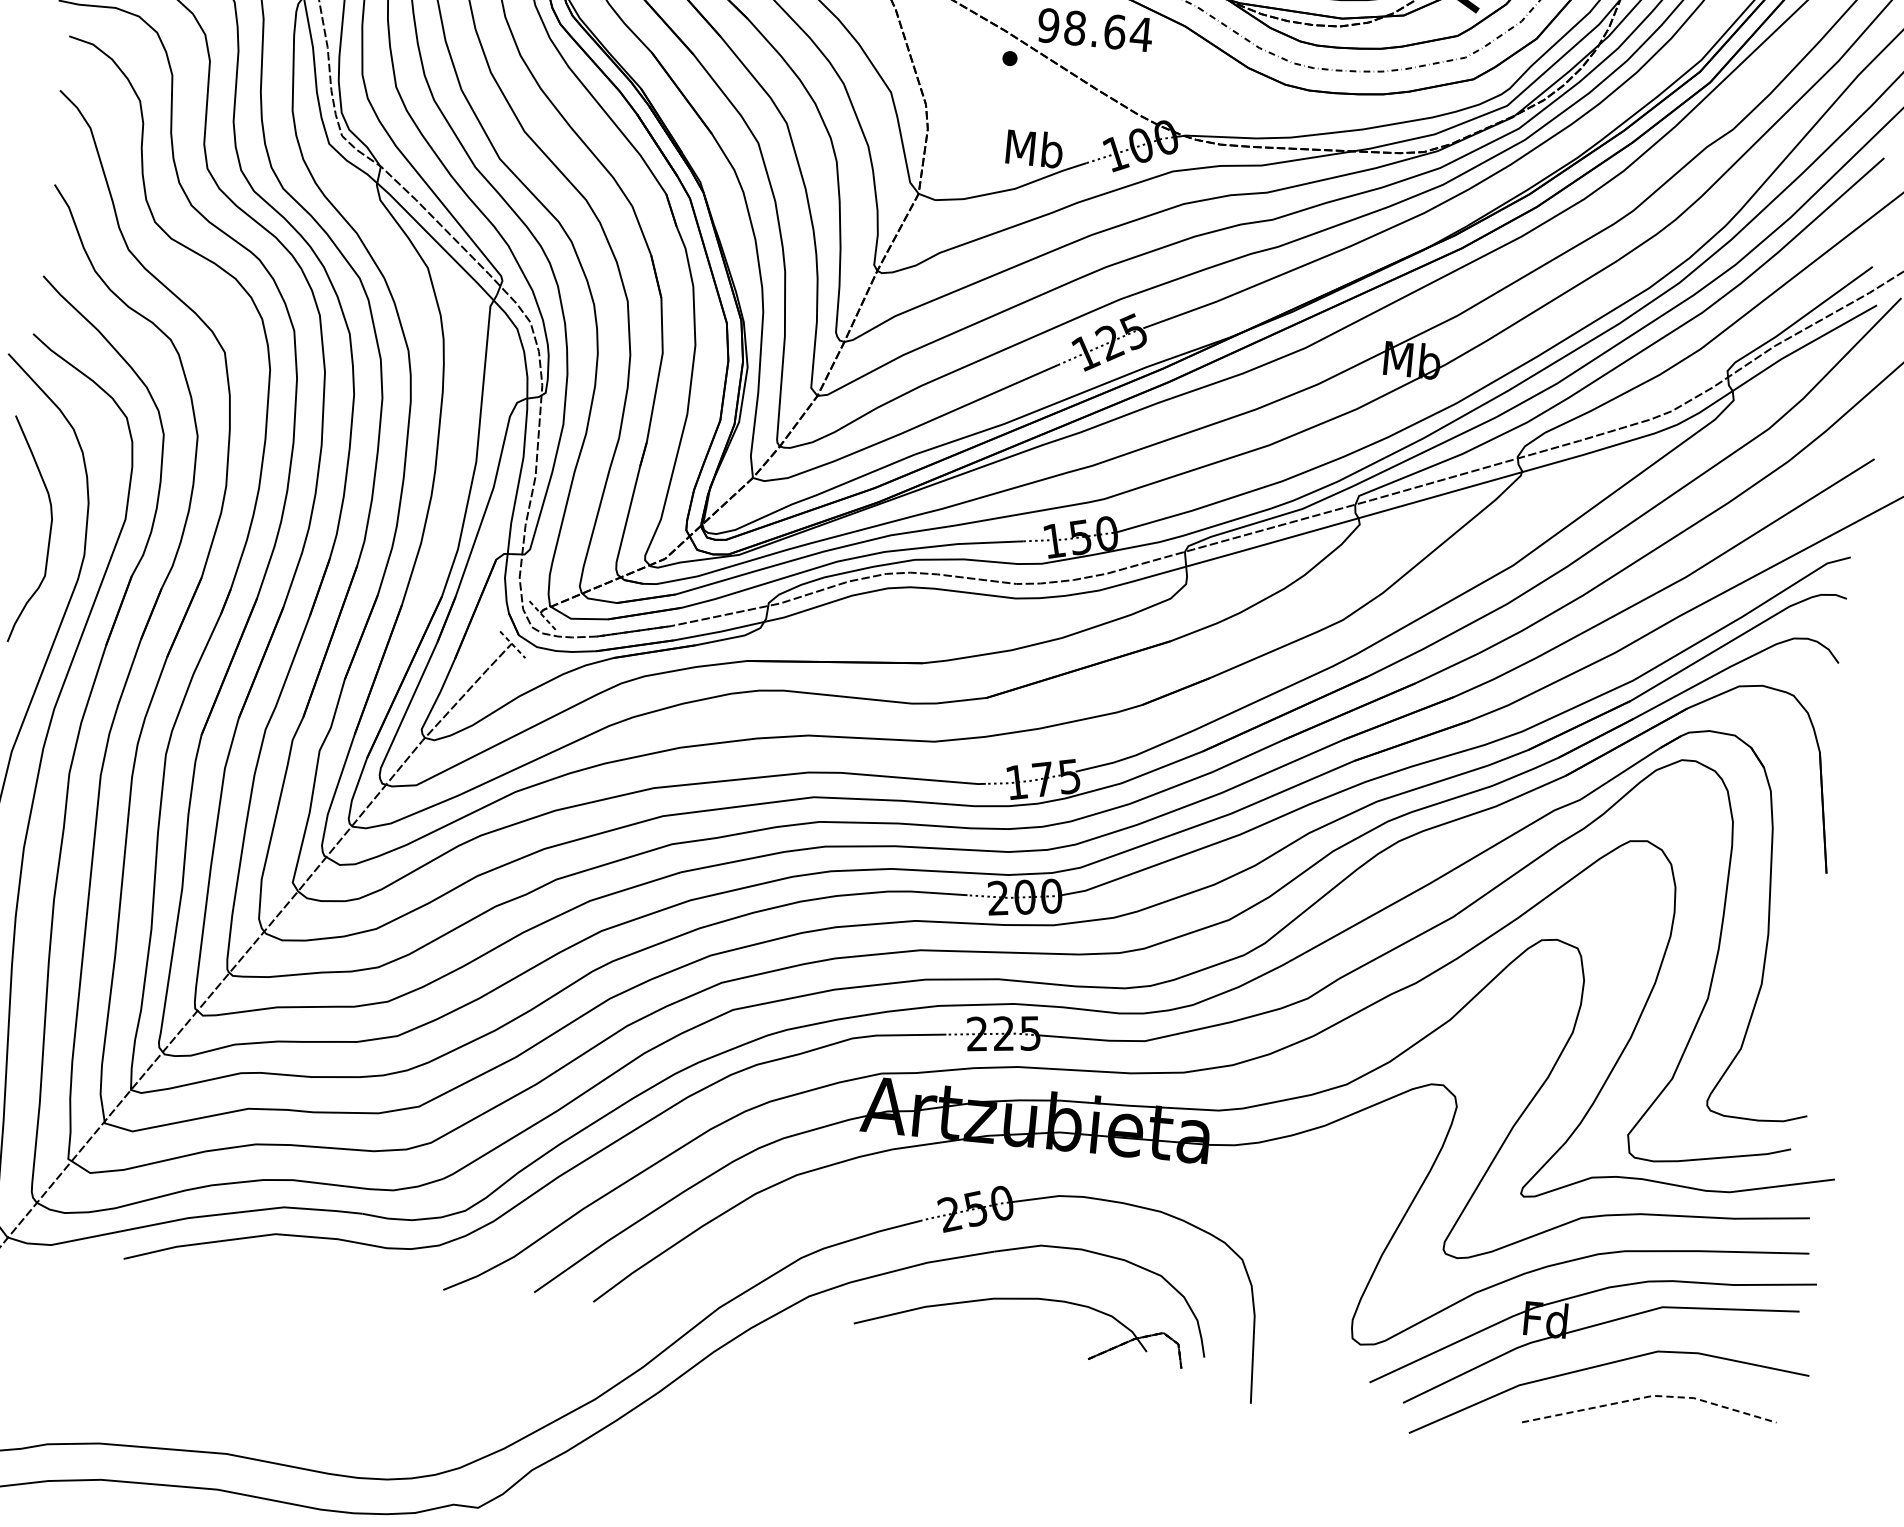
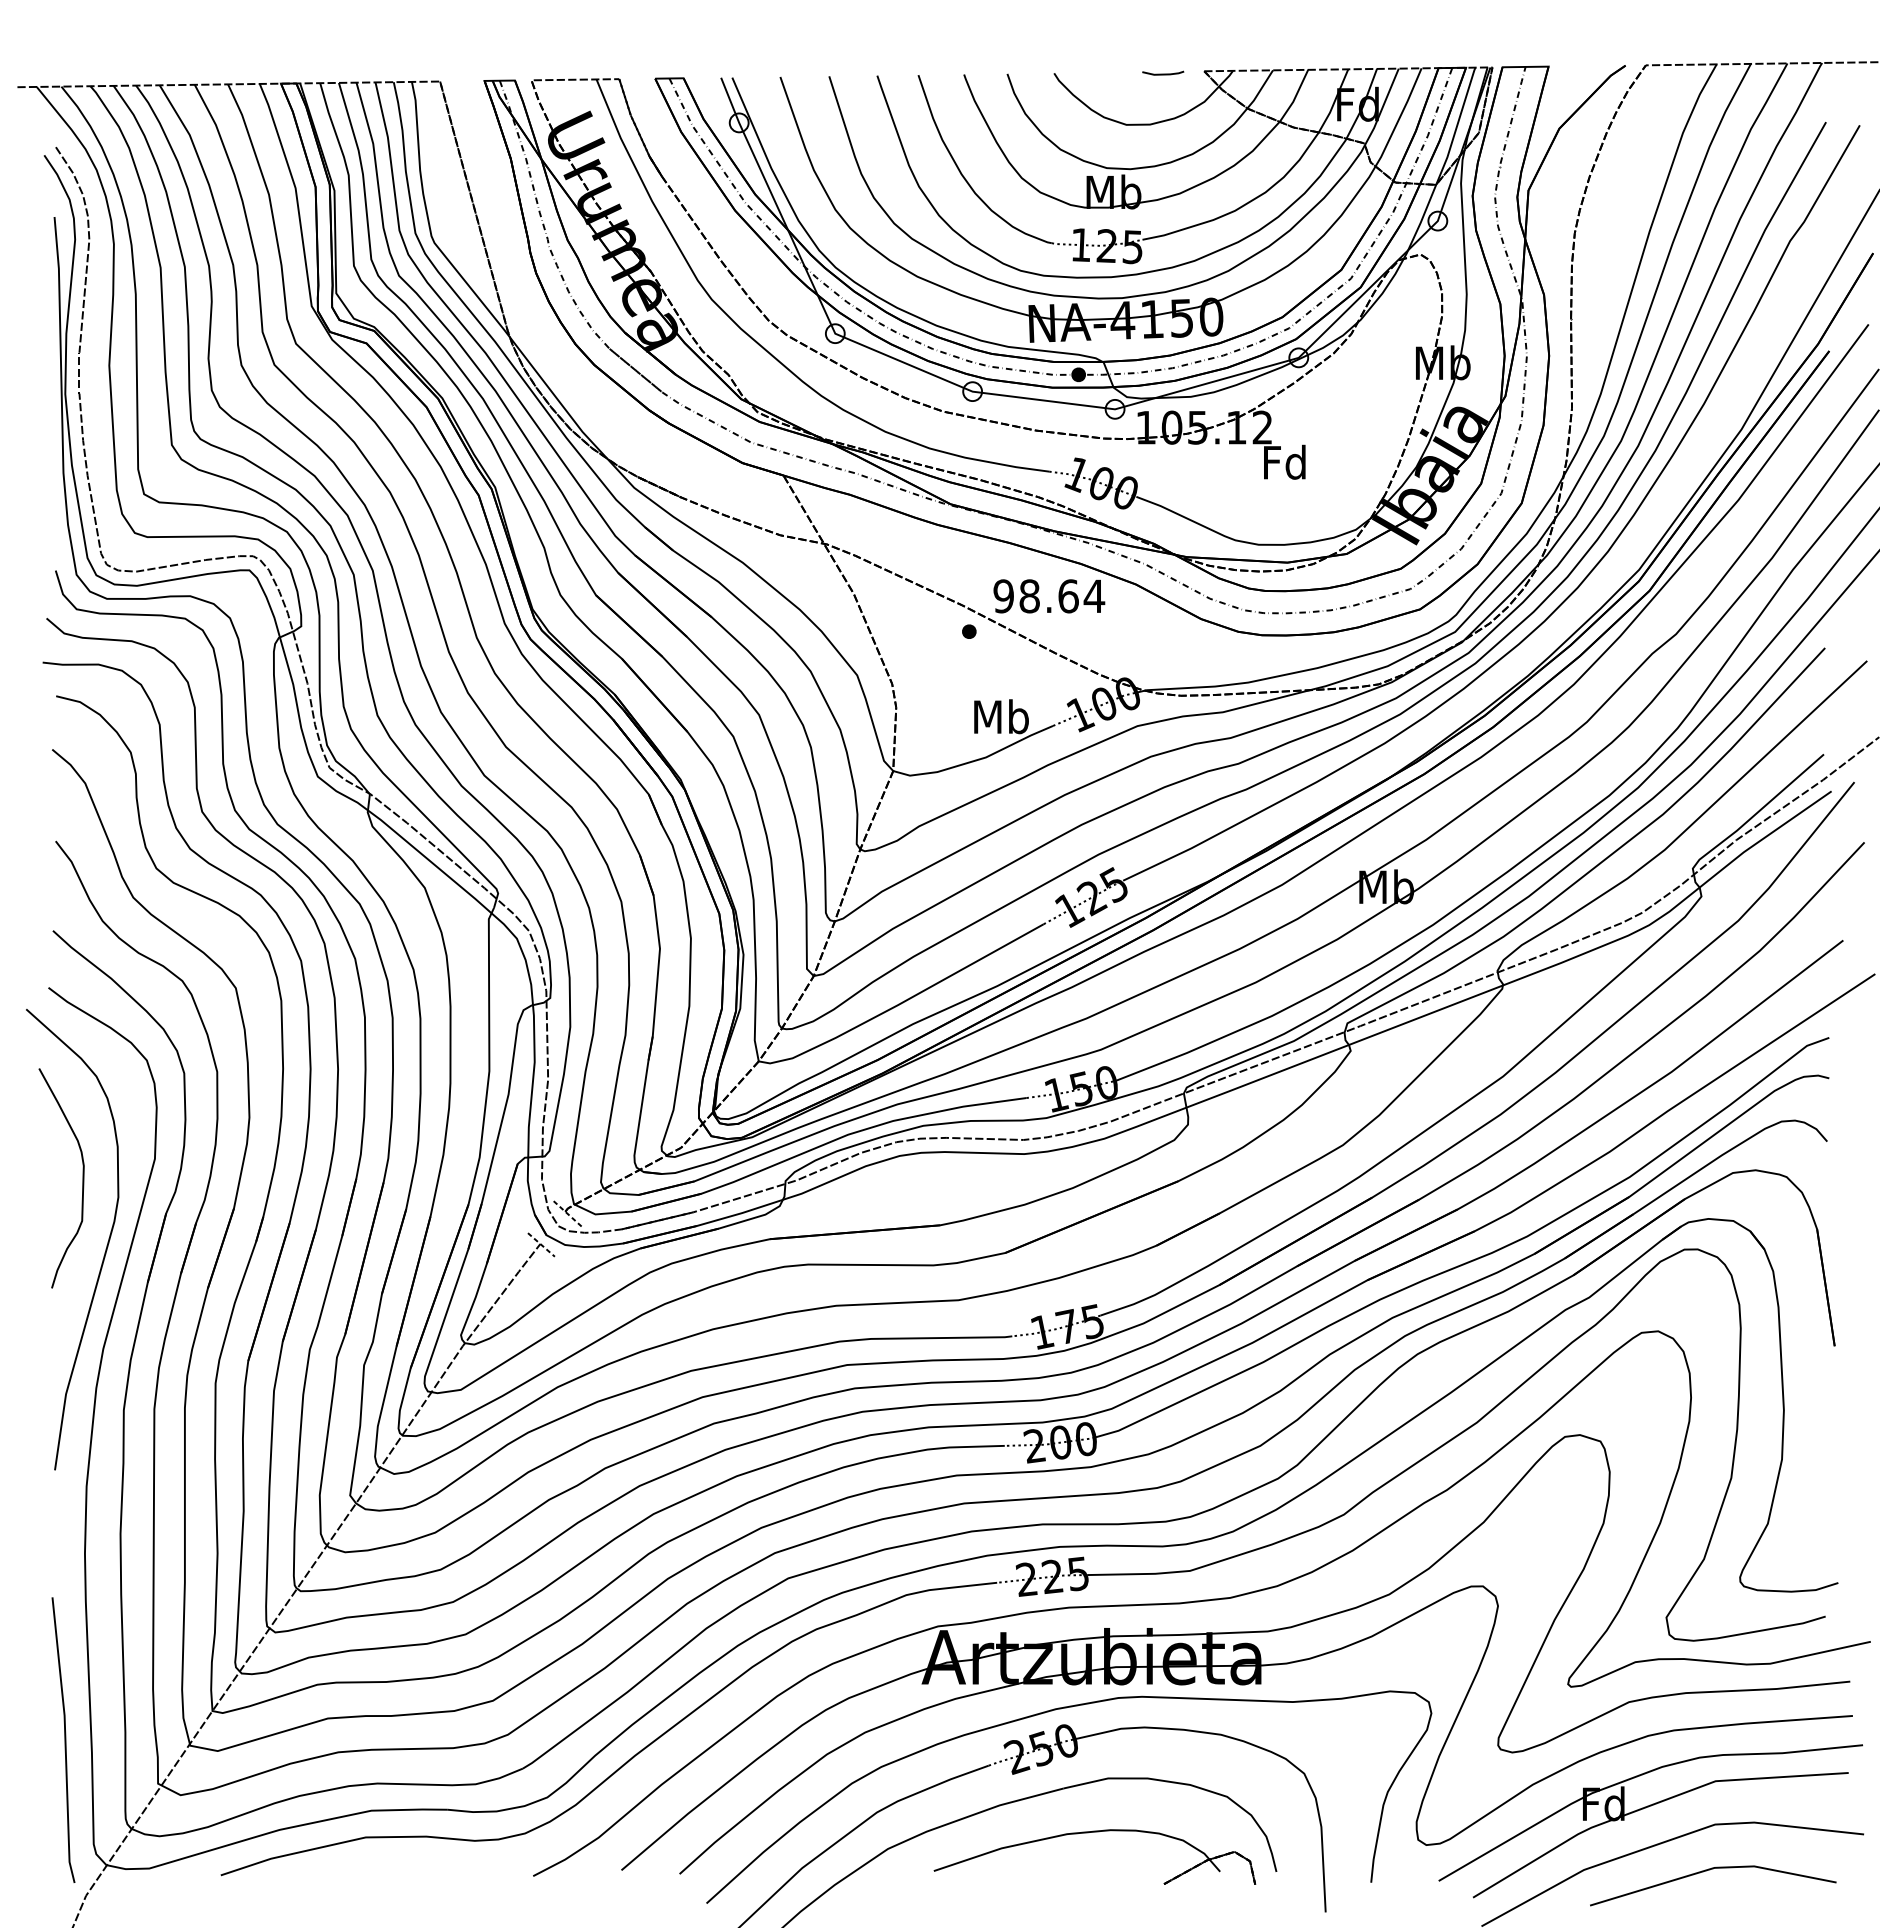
curve: (983, 1173) -> (1045, 1713), added
line: (1650, 1396) -> (1712, 1868), dashed -> solid

